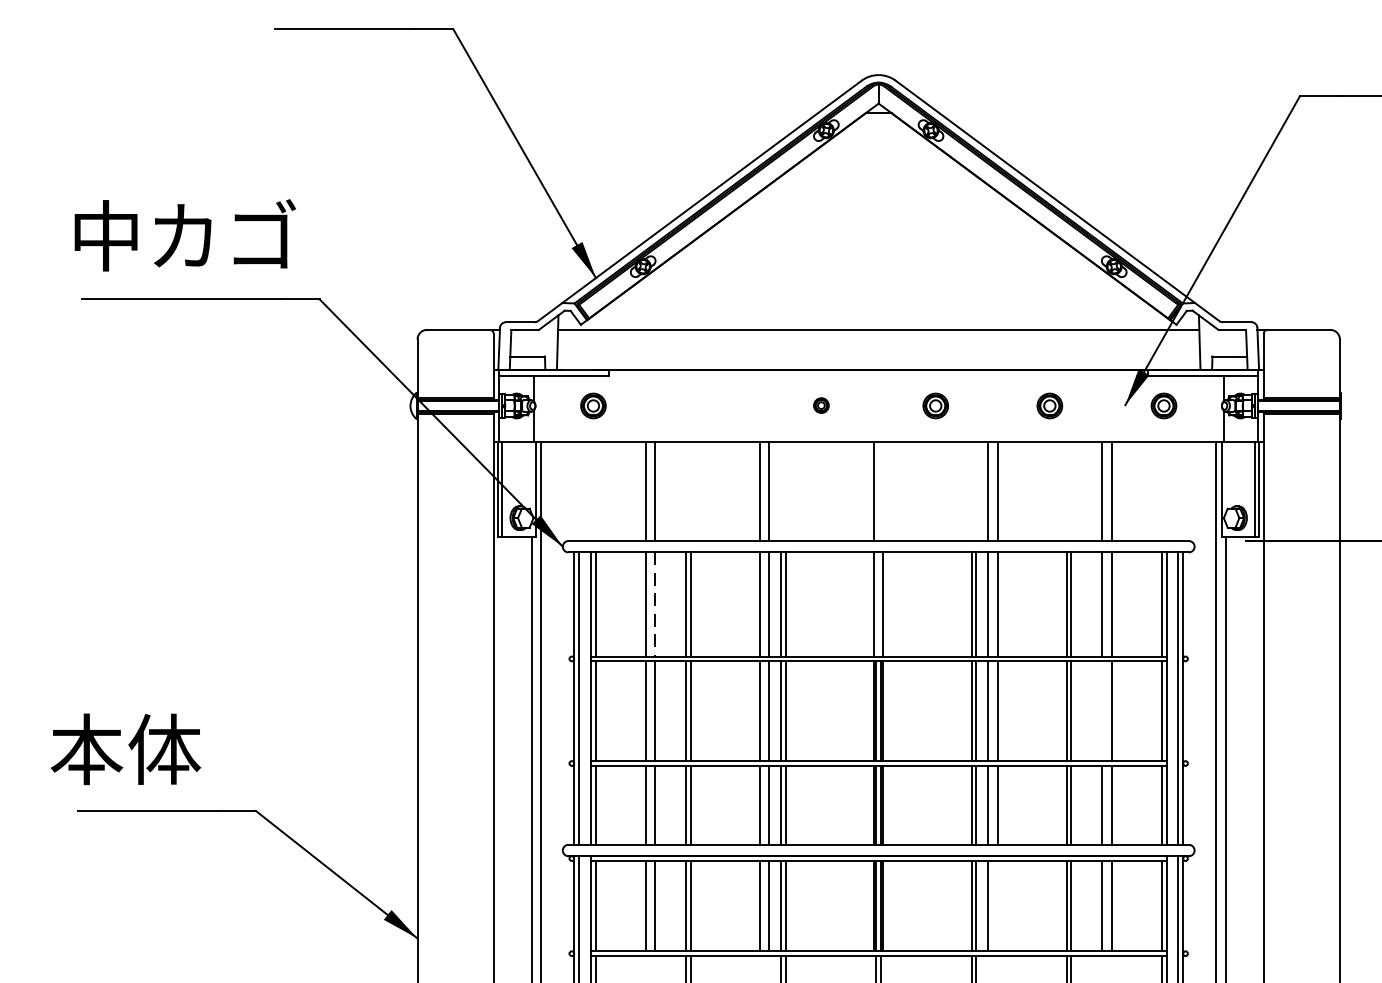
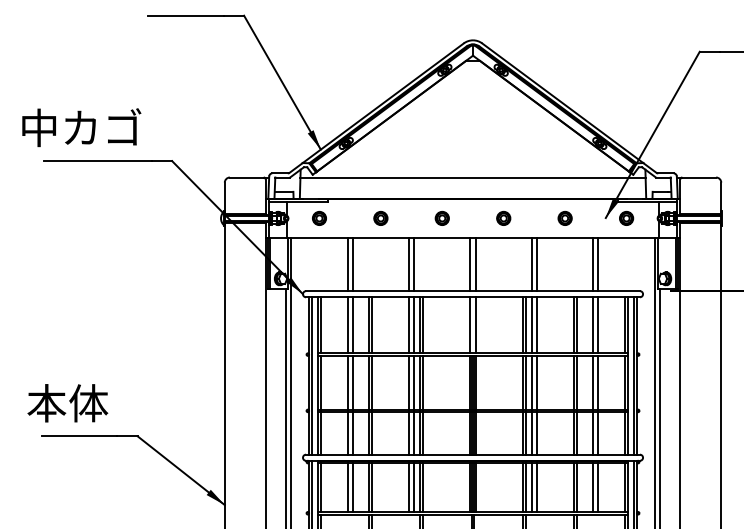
text: (184, 235) -> (81, 127), moved
part: (820, 404) -> (441, 217), size x1.67
part: (706, 406) -> (380, 218), added
line: (883, 491) -> (475, 264), added
line: (654, 604) -> (352, 325), dashed -> solid
line: (1102, 710) -> (593, 382), added
line: (998, 905) -> (537, 487), added

